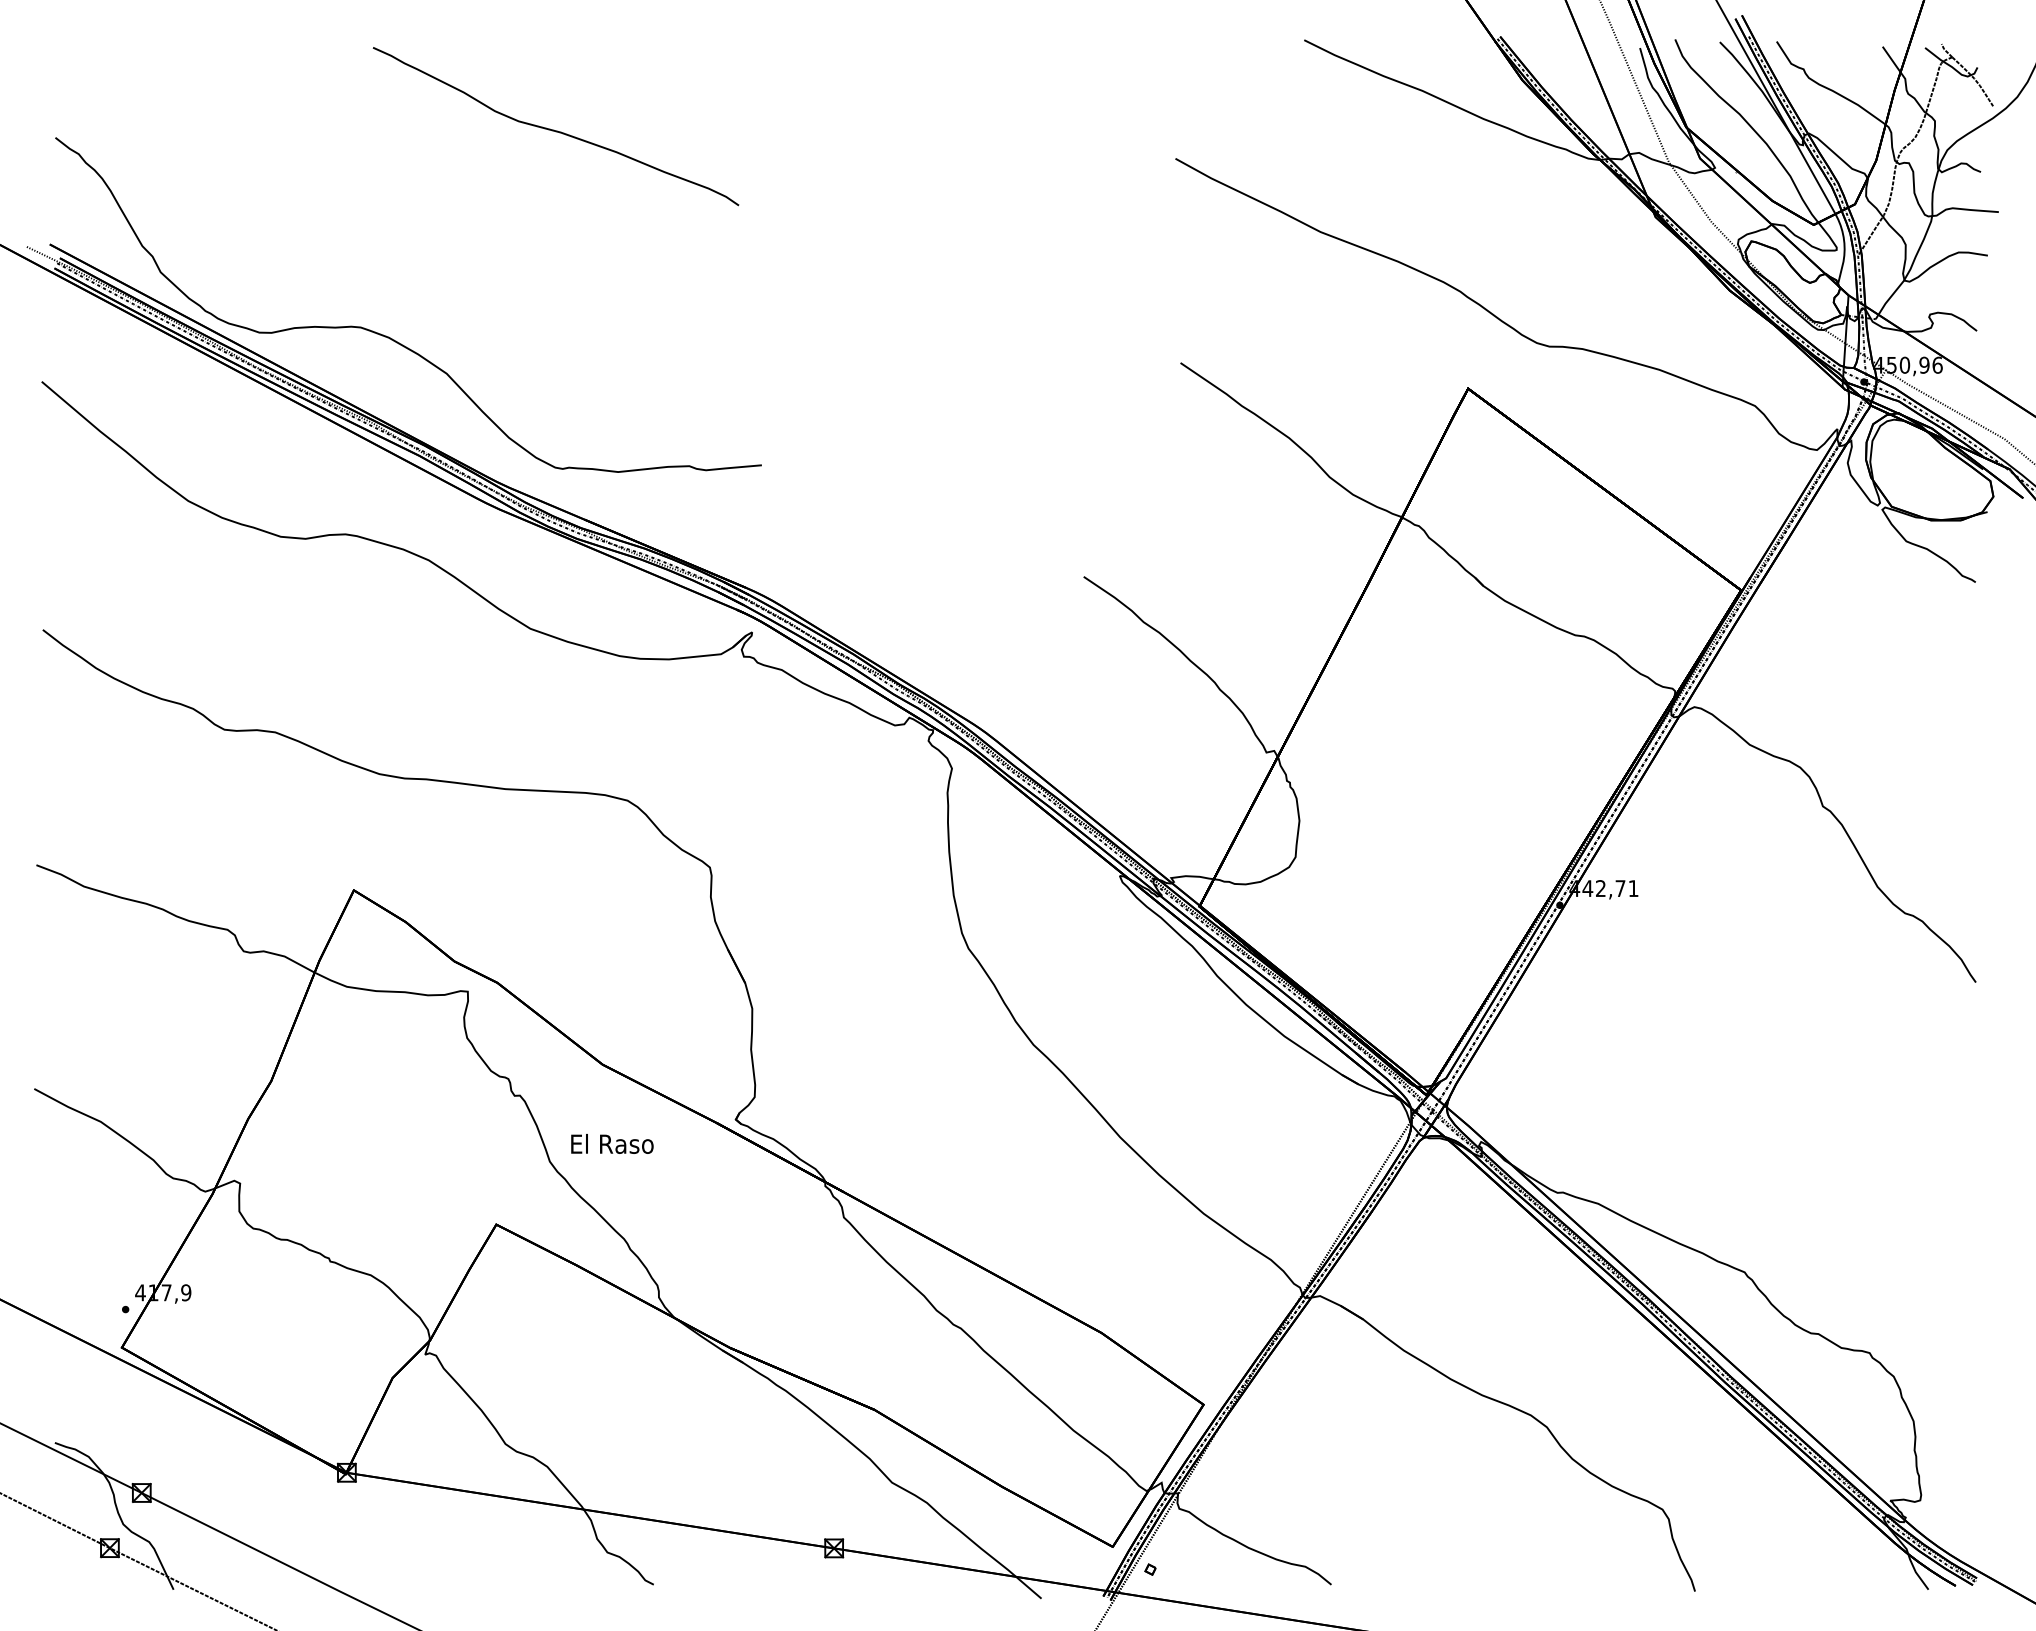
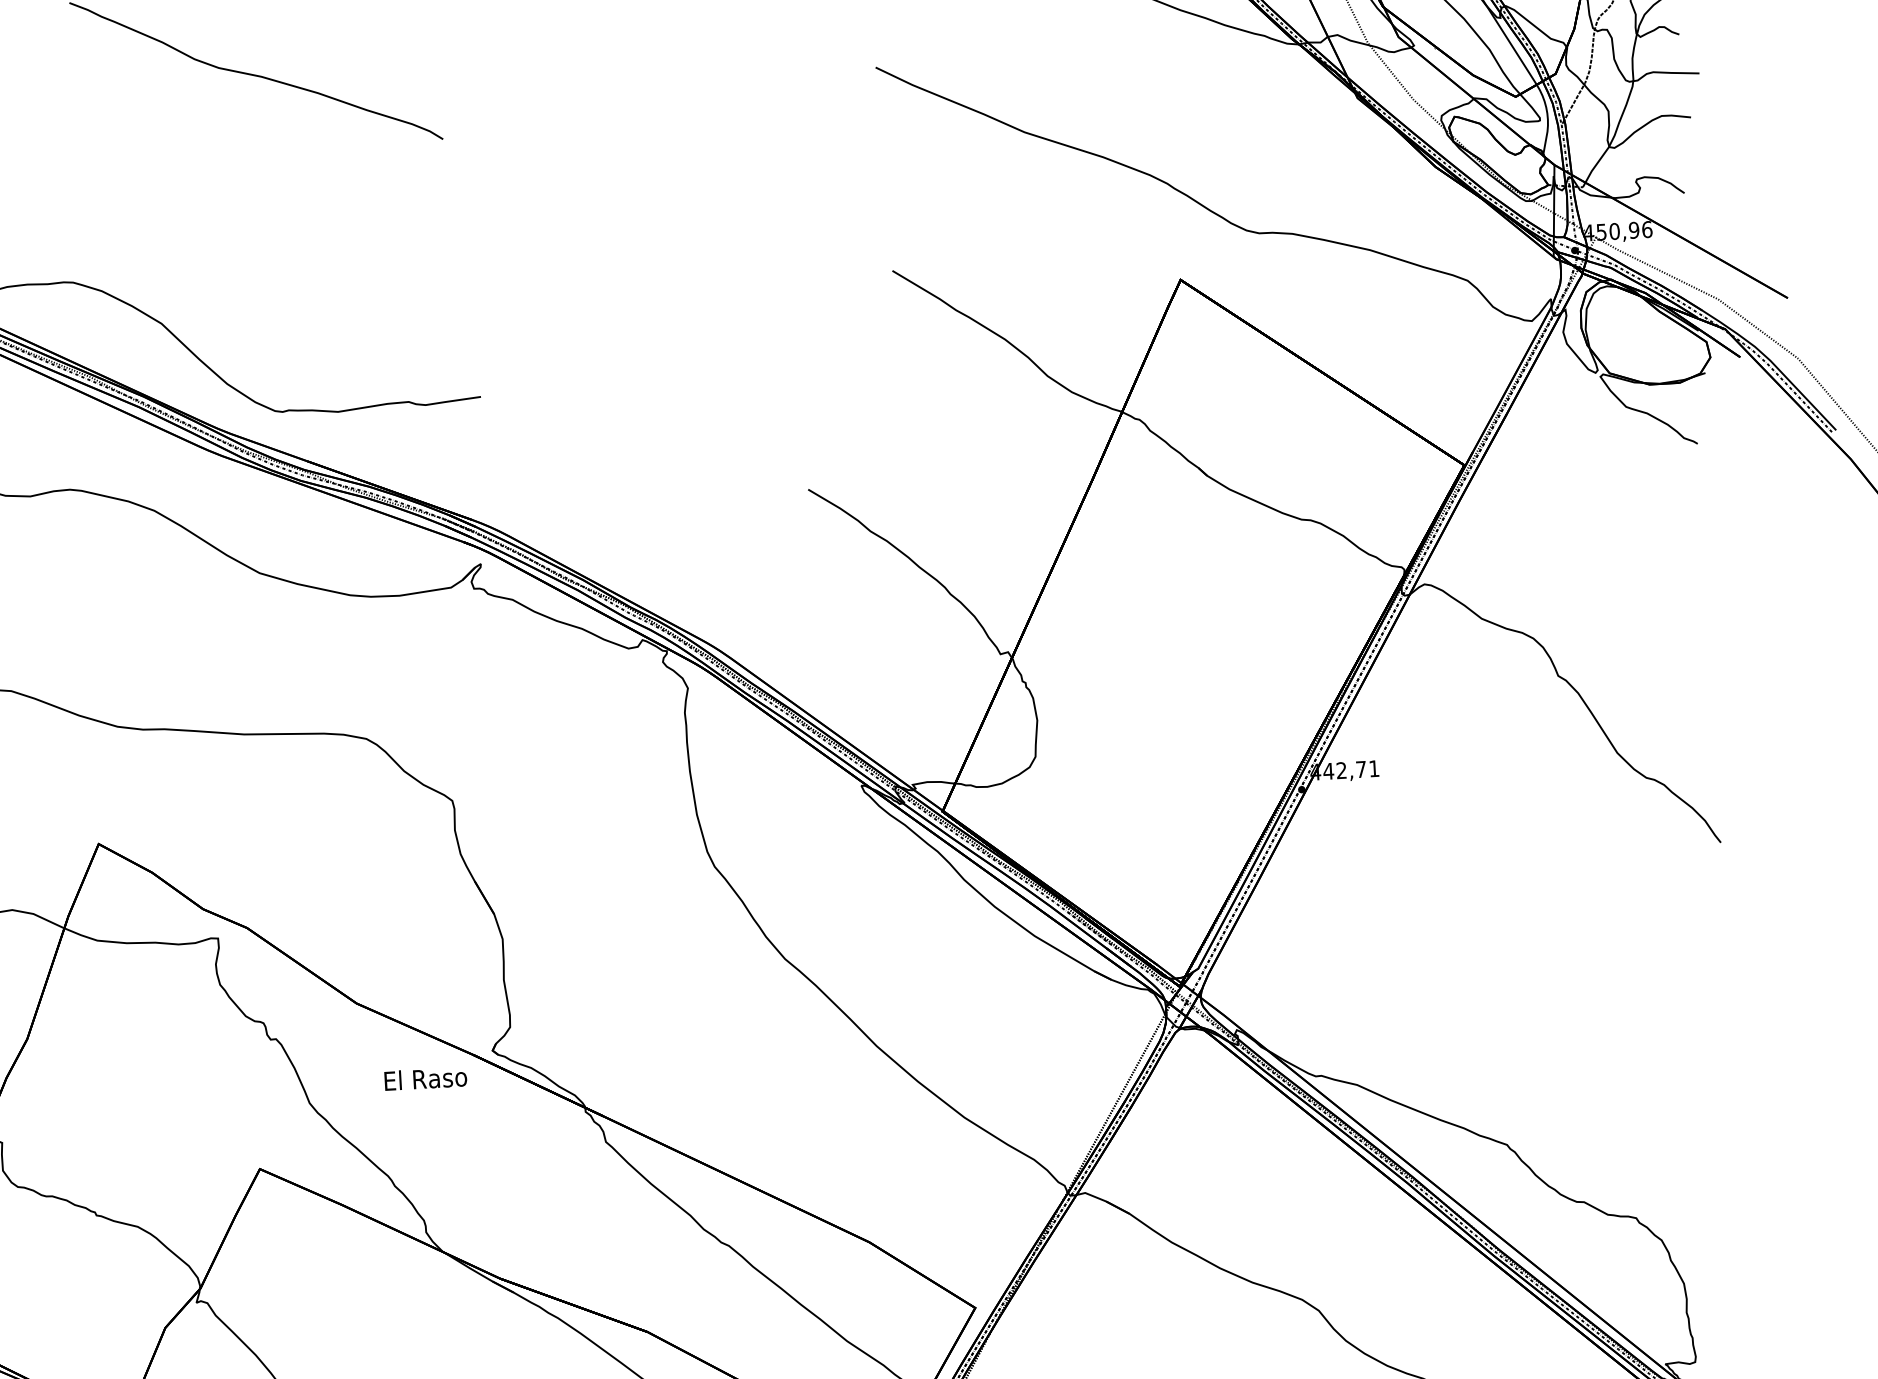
text: (612, 1143) -> (425, 1078), moved

